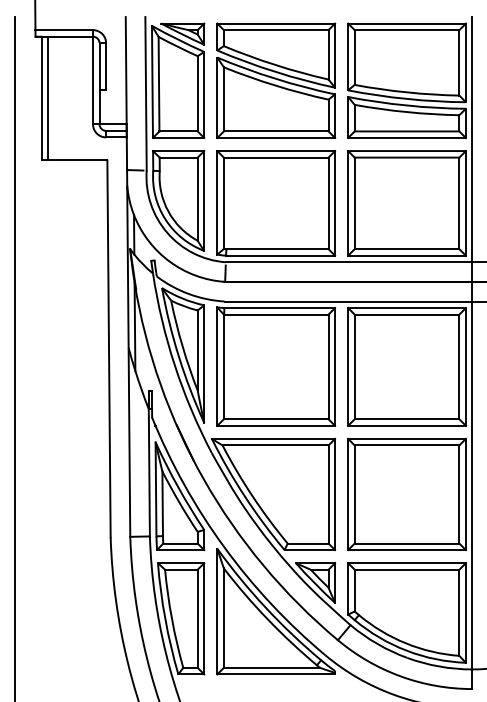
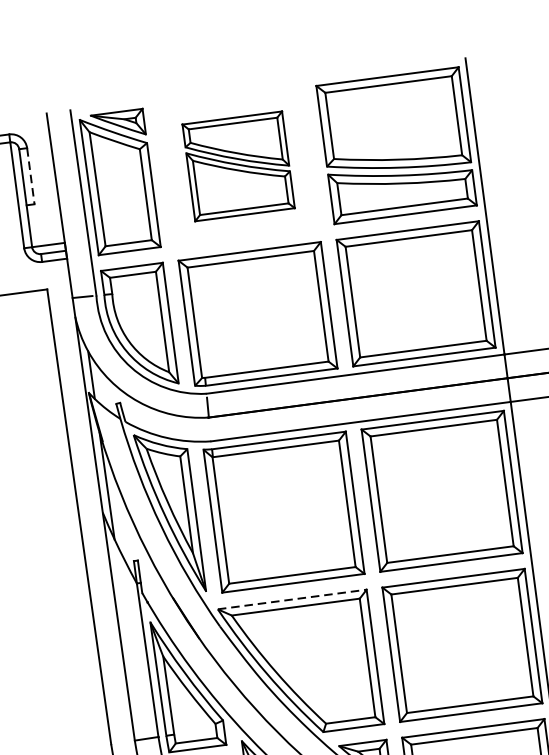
line: (106, 66) -> (31, 176), solid -> dashed
part: (276, 80) -> (238, 166), size x0.7
line: (273, 438) -> (292, 599), solid -> dashed

